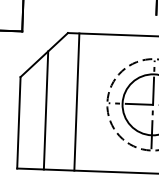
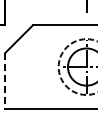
line: (77, 101) -> (40, 66), removed
line: (46, 109) -> (21, 72), removed
line: (19, 123) -> (5, 81), solid -> dashed

